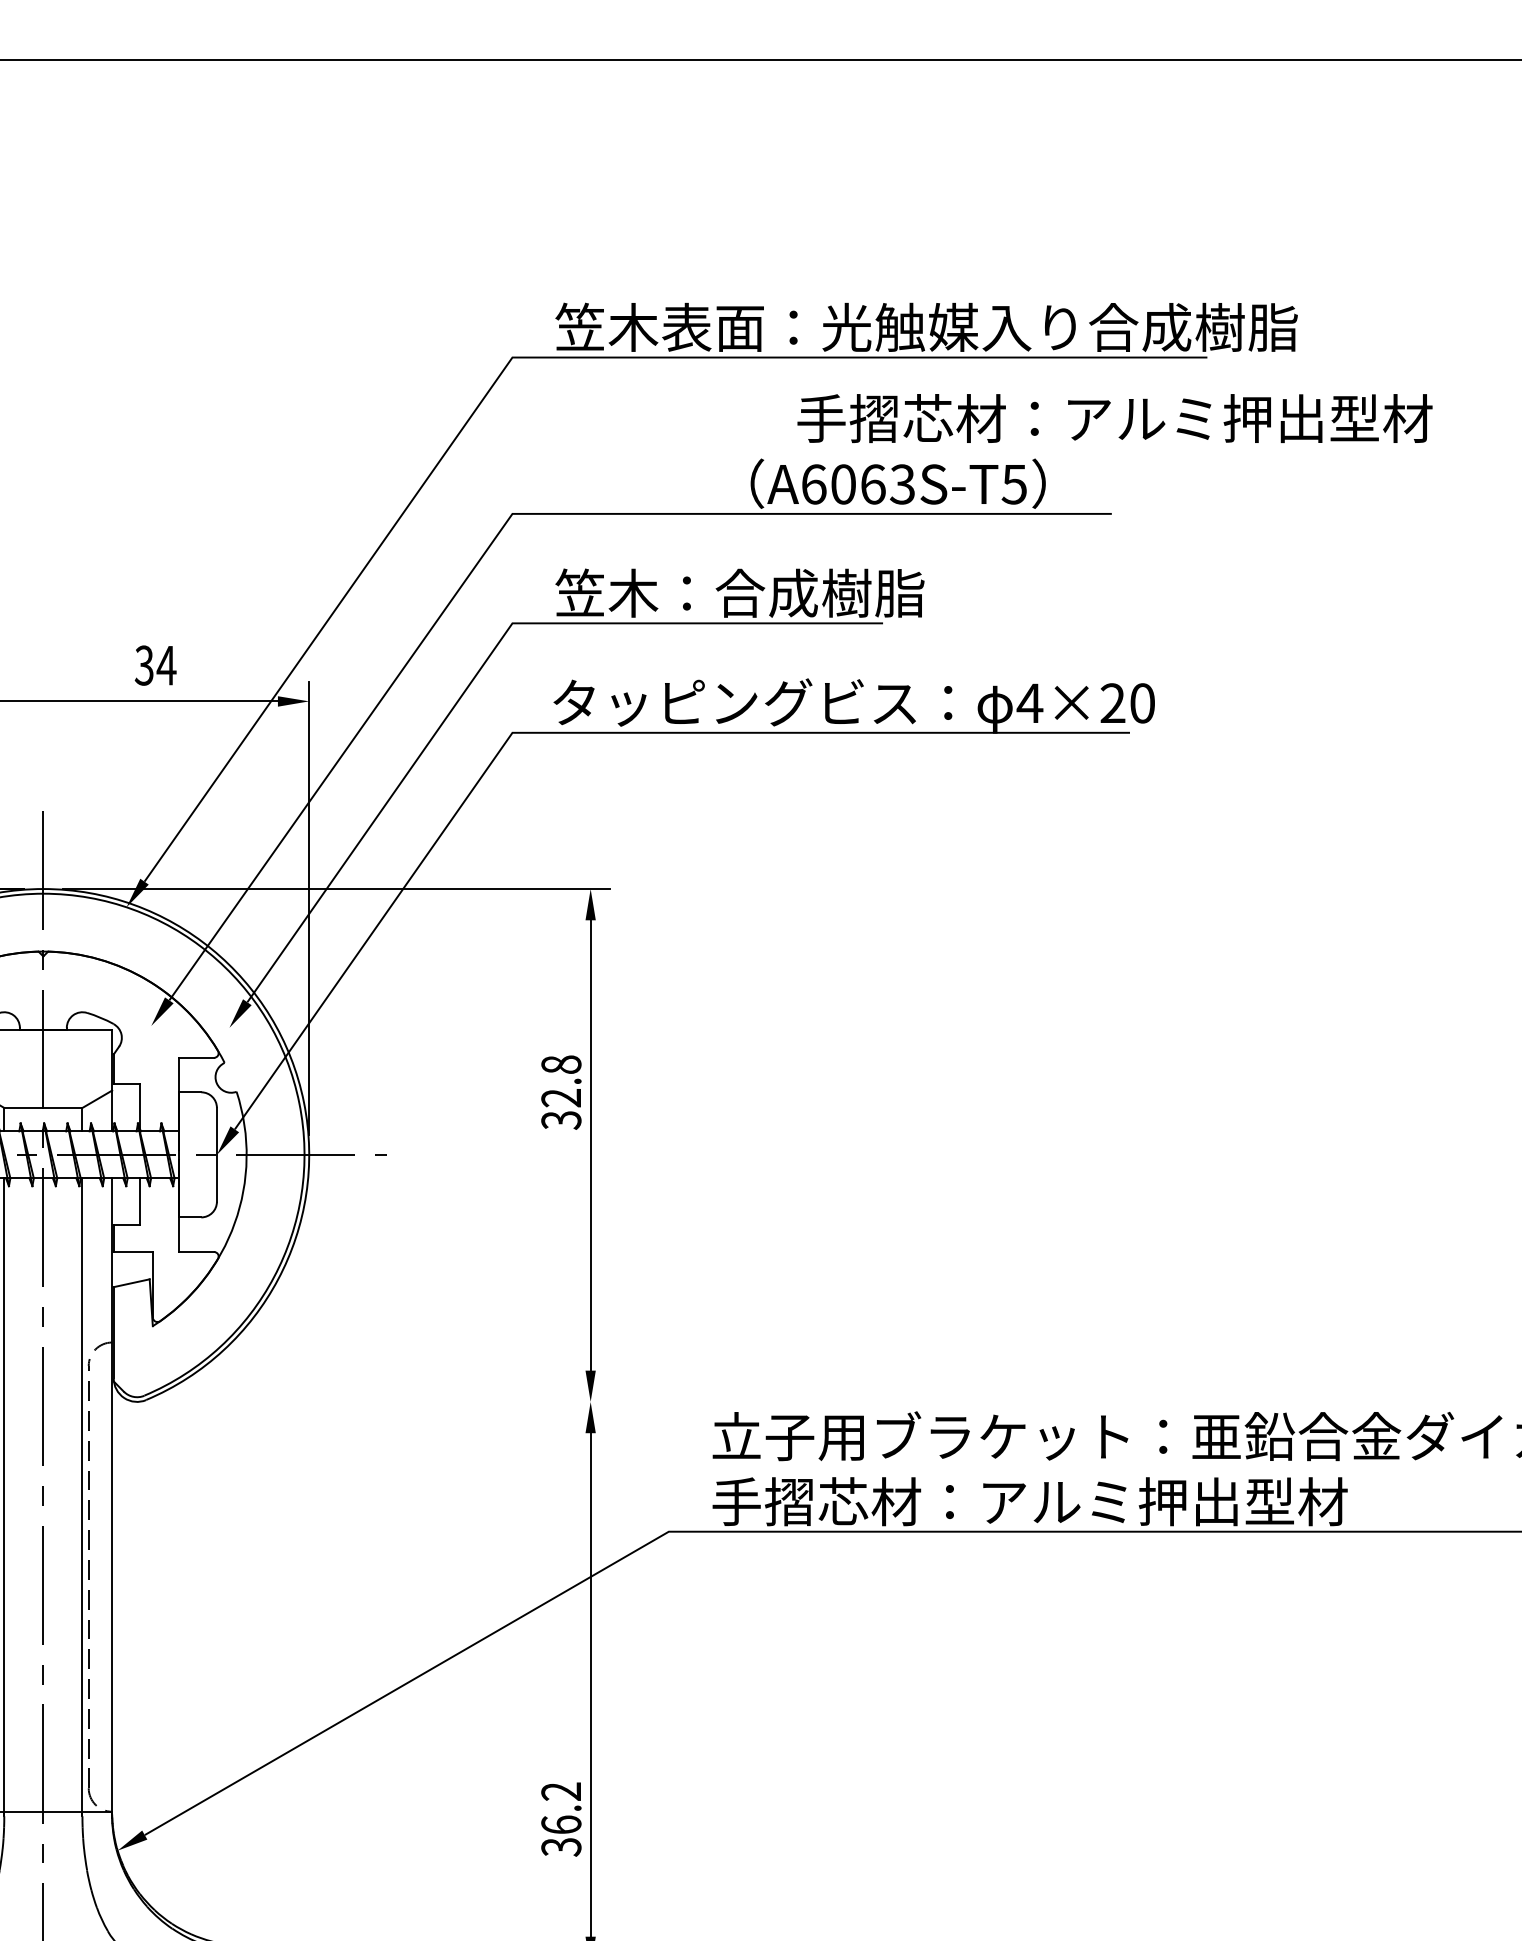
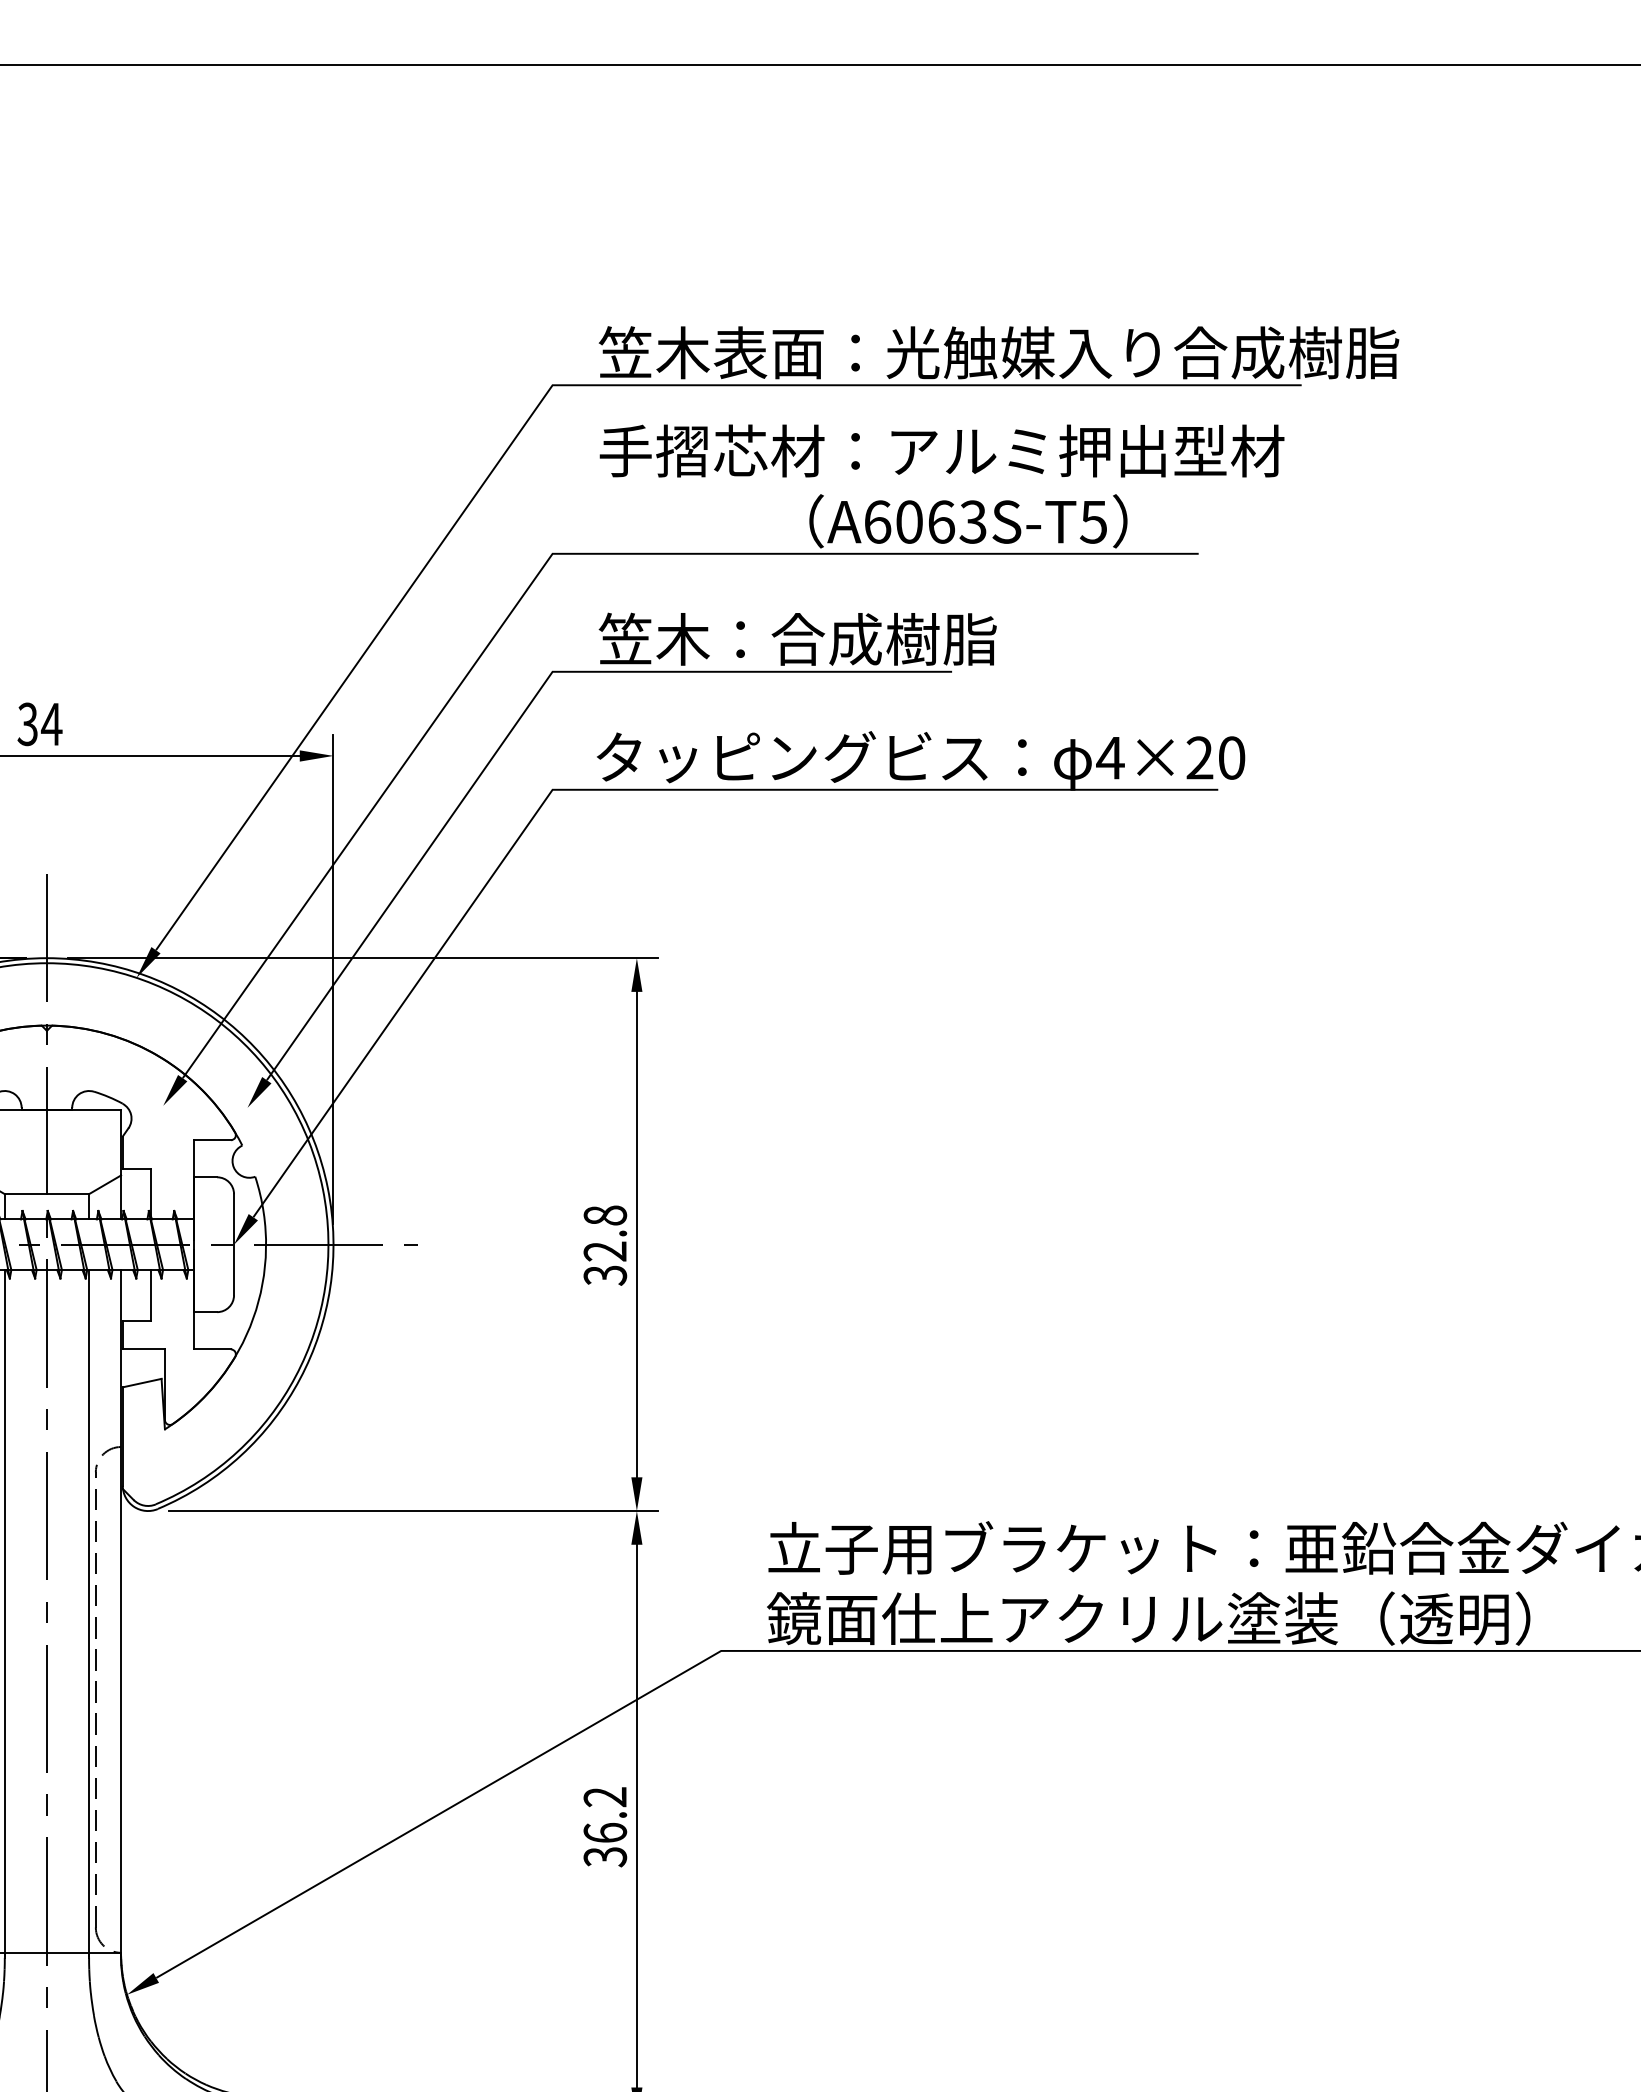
text: (1114, 418) -> (941, 450), moved
text: (155, 665) -> (39, 724), moved
text: (561, 1092) -> (605, 1245), moved
line: (383, 1402) -> (413, 1511), added
text: (1065, 1501) -> (1148, 1618), 手摺芯材：アルミ押出型材 -> 鏡面仕上アクリル塗装（透明）
text: (561, 1819) -> (605, 1827), moved

